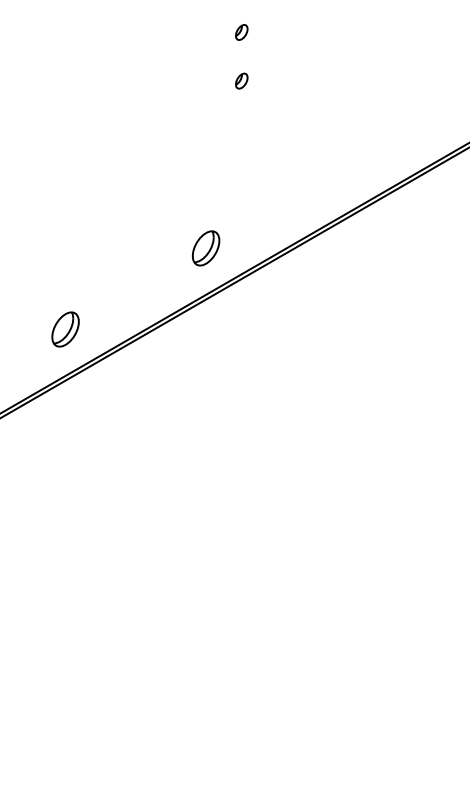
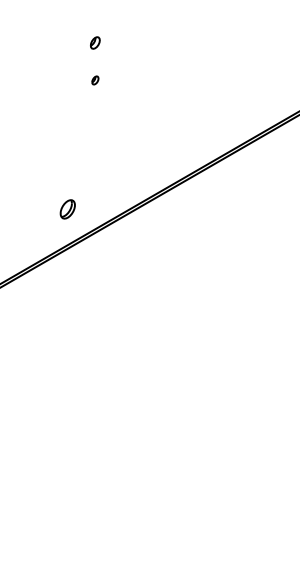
part: (241, 80) -> (95, 80), size x0.7
part: (205, 248) -> (67, 209), size x0.7

